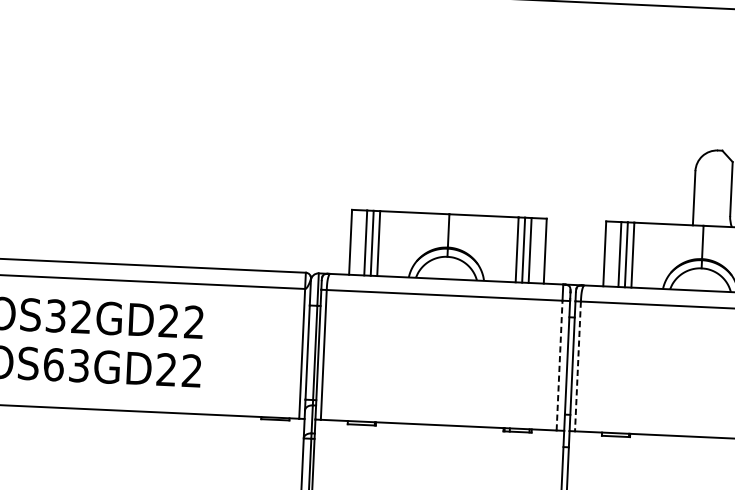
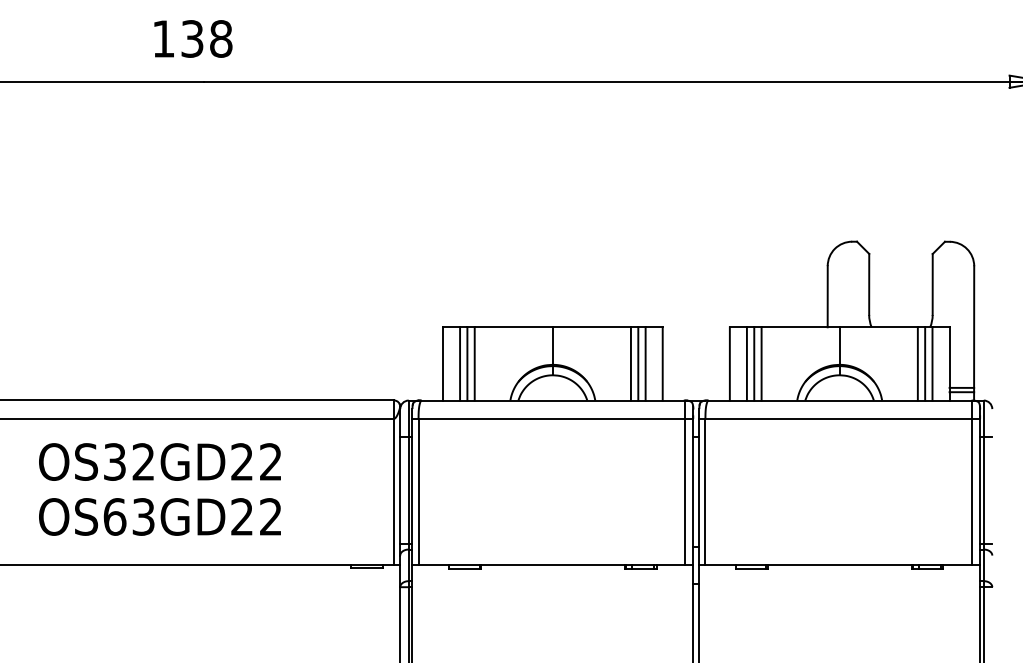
line: (559, 365) -> (684, 491), dashed -> solid
line: (578, 366) -> (705, 492), dashed -> solid

